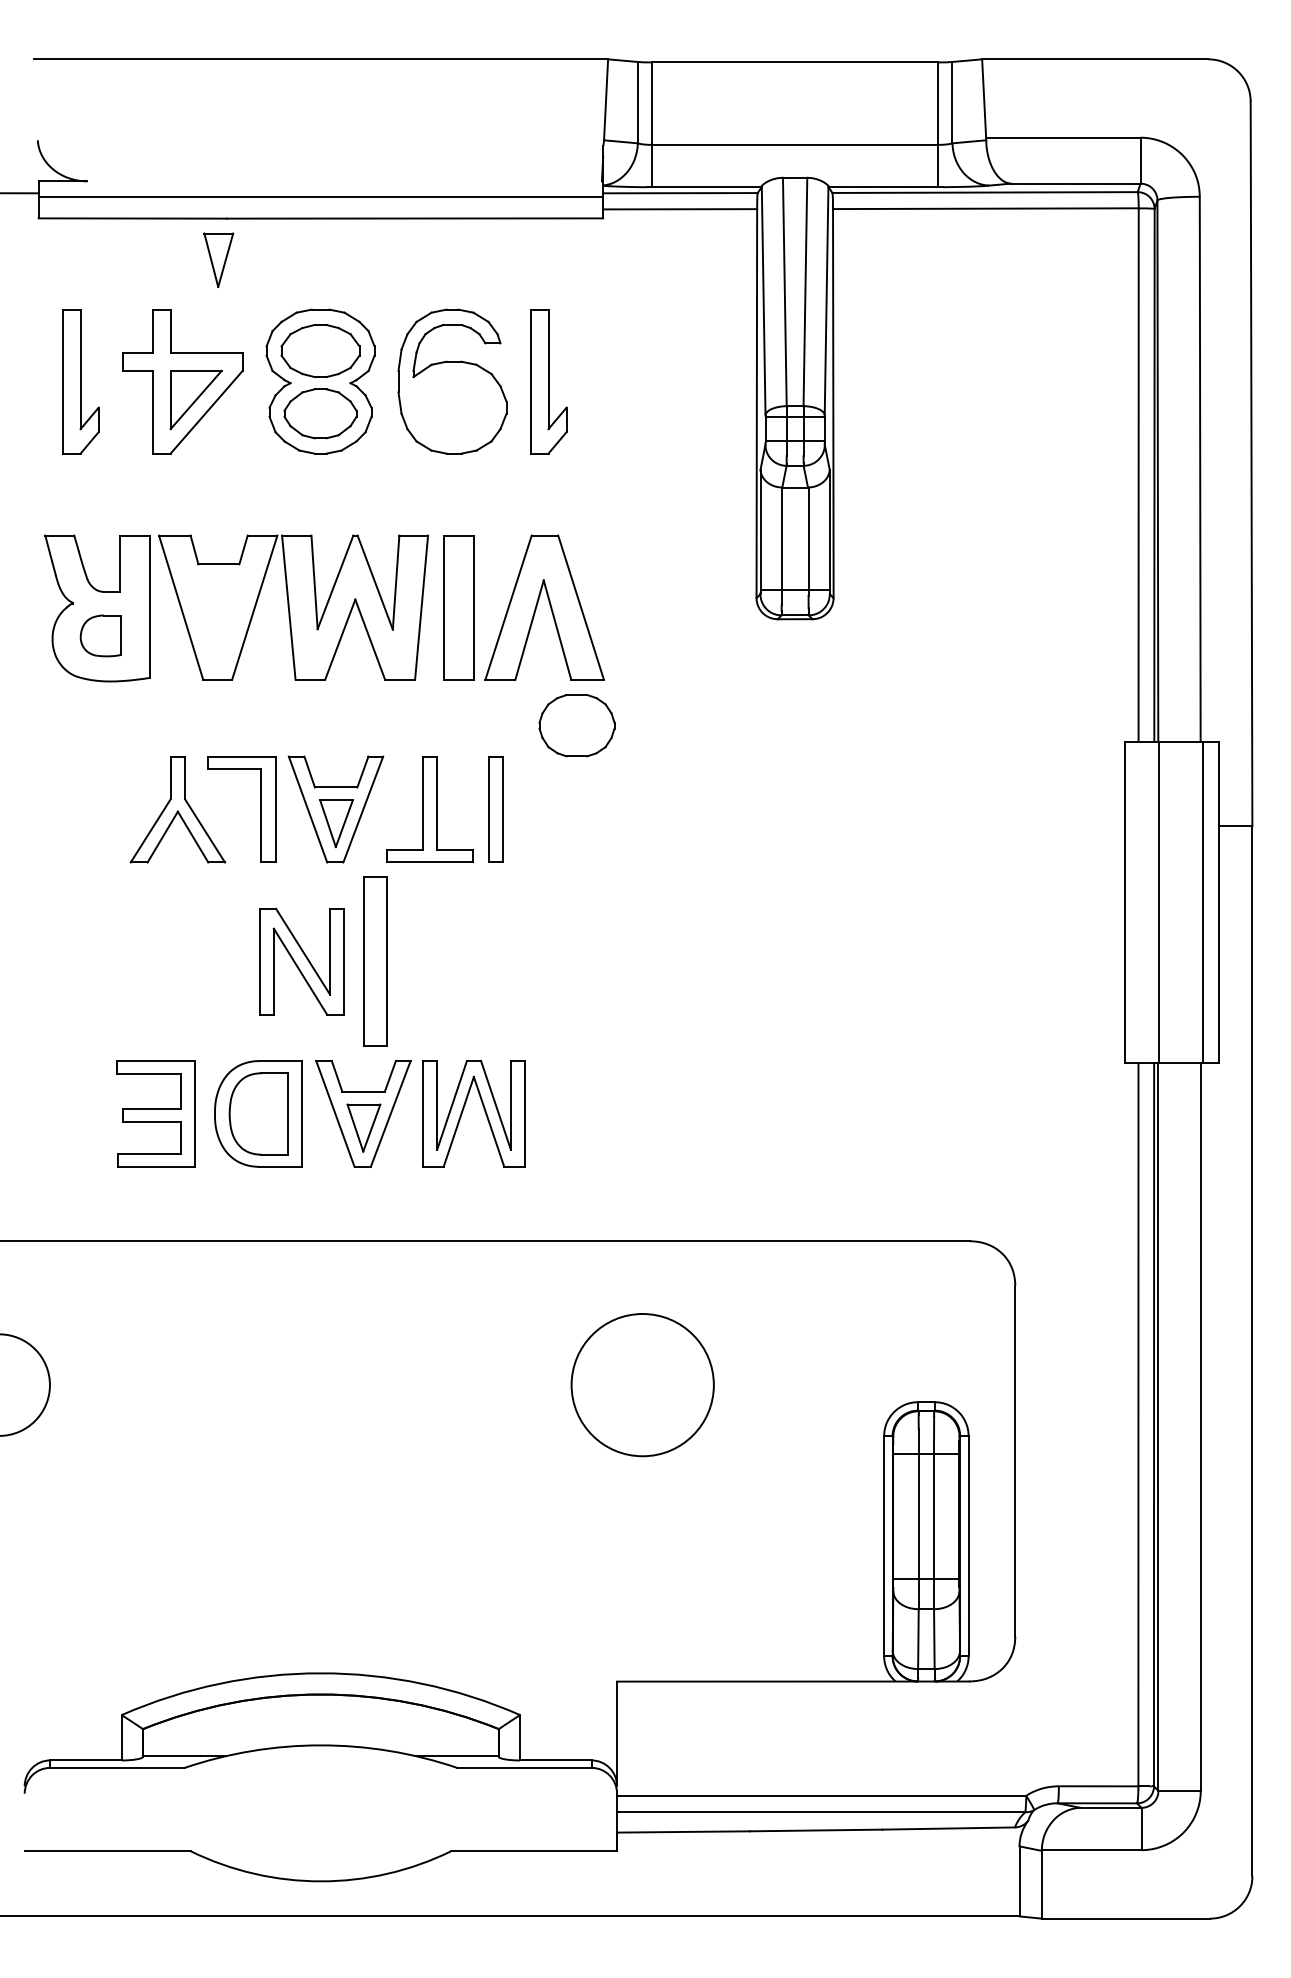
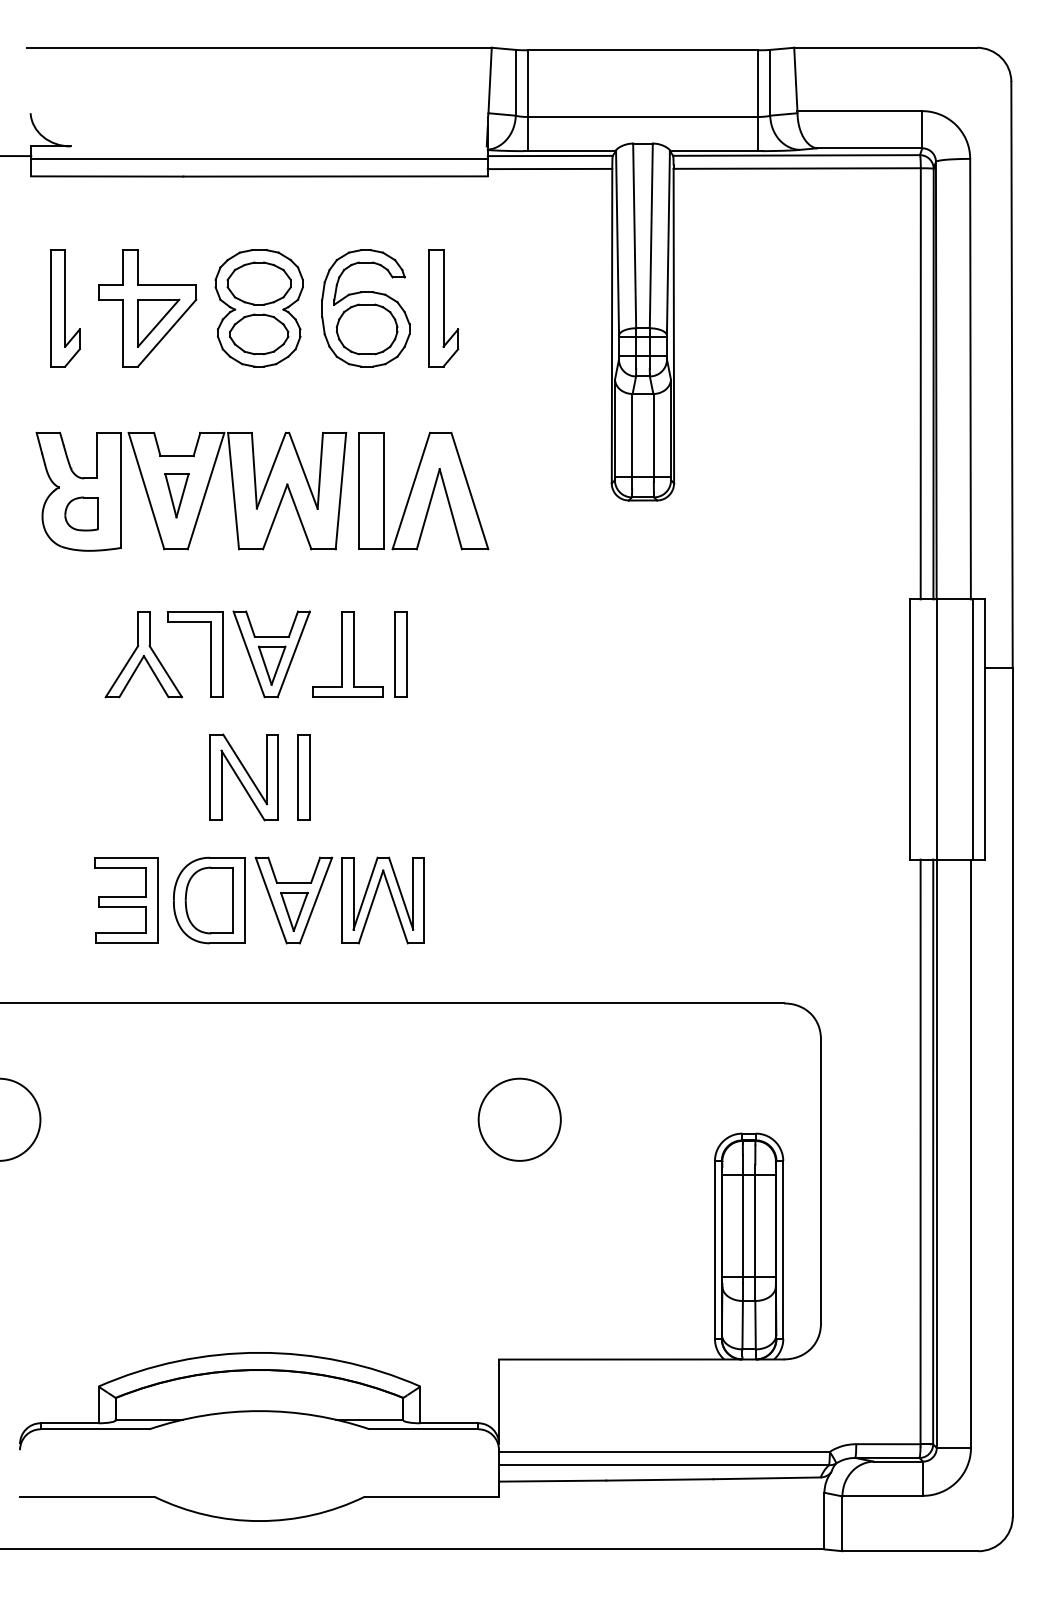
part: (218, 259) -> (176, 495), moved
part: (576, 725) -> (366, 329), moved
part: (375, 961) -> (303, 777), size x0.62
circle: (642, 1384) -> (519, 1119), size x0.71

